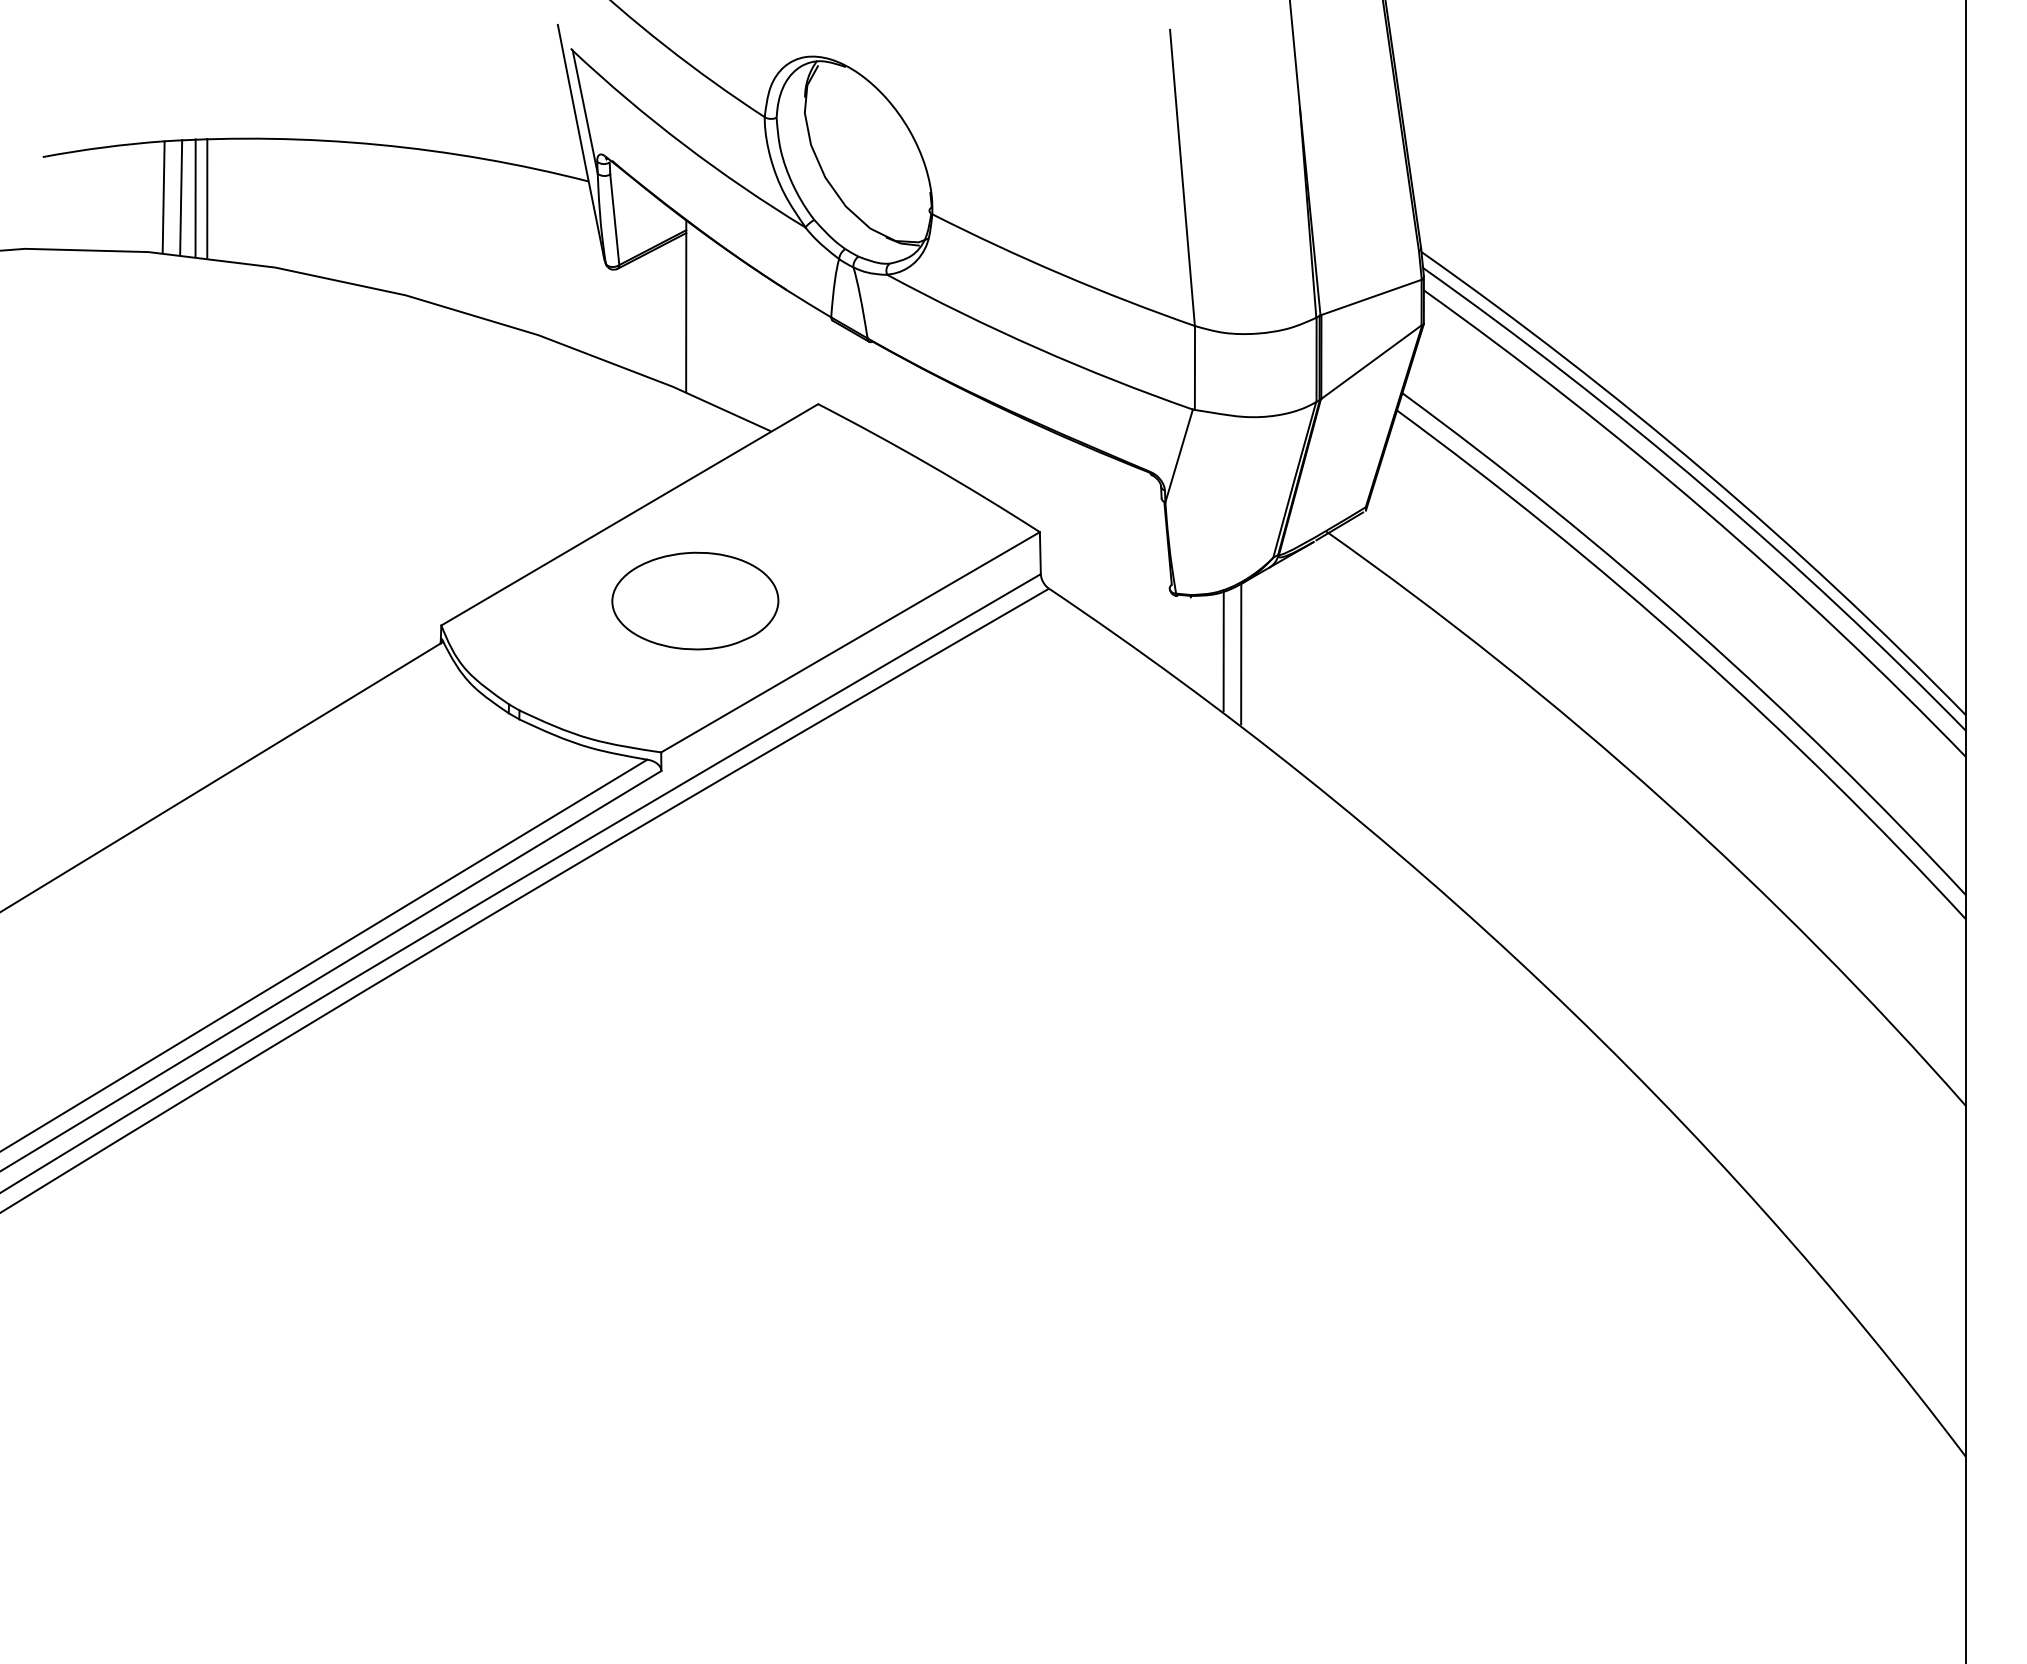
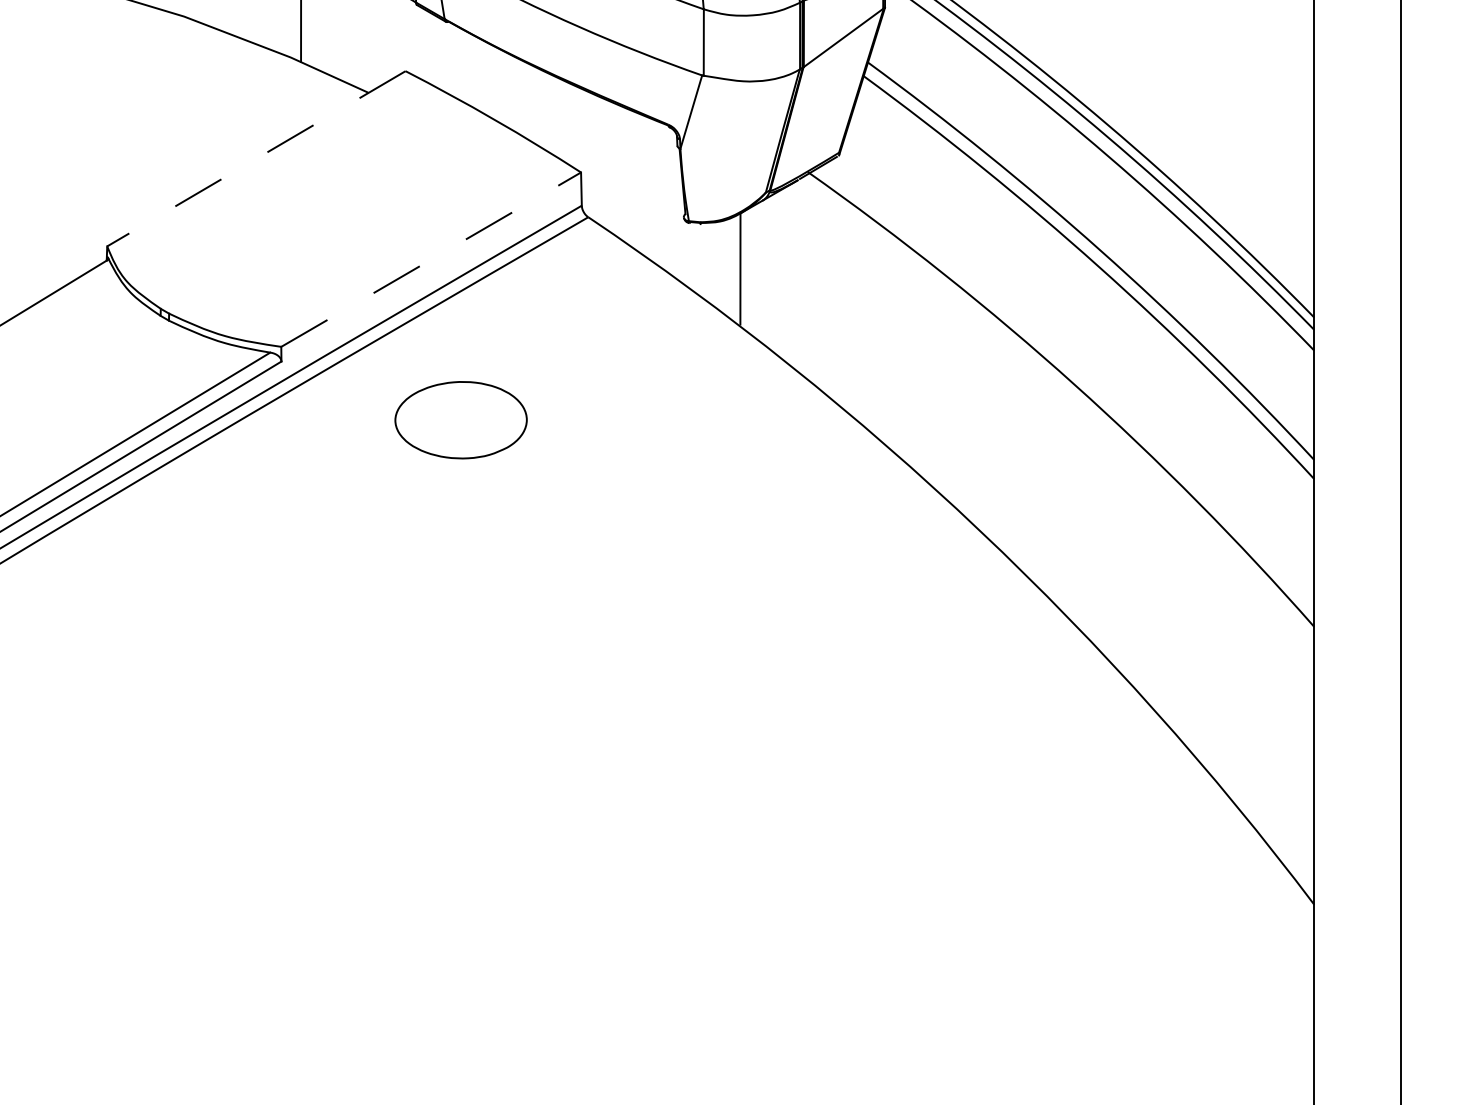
line: (629, 514) -> (256, 158), solid -> dashed
part: (695, 600) -> (461, 419), moved
line: (850, 642) -> (431, 259), solid -> dashed
line: (1223, 650) -> (726, 266), removed

